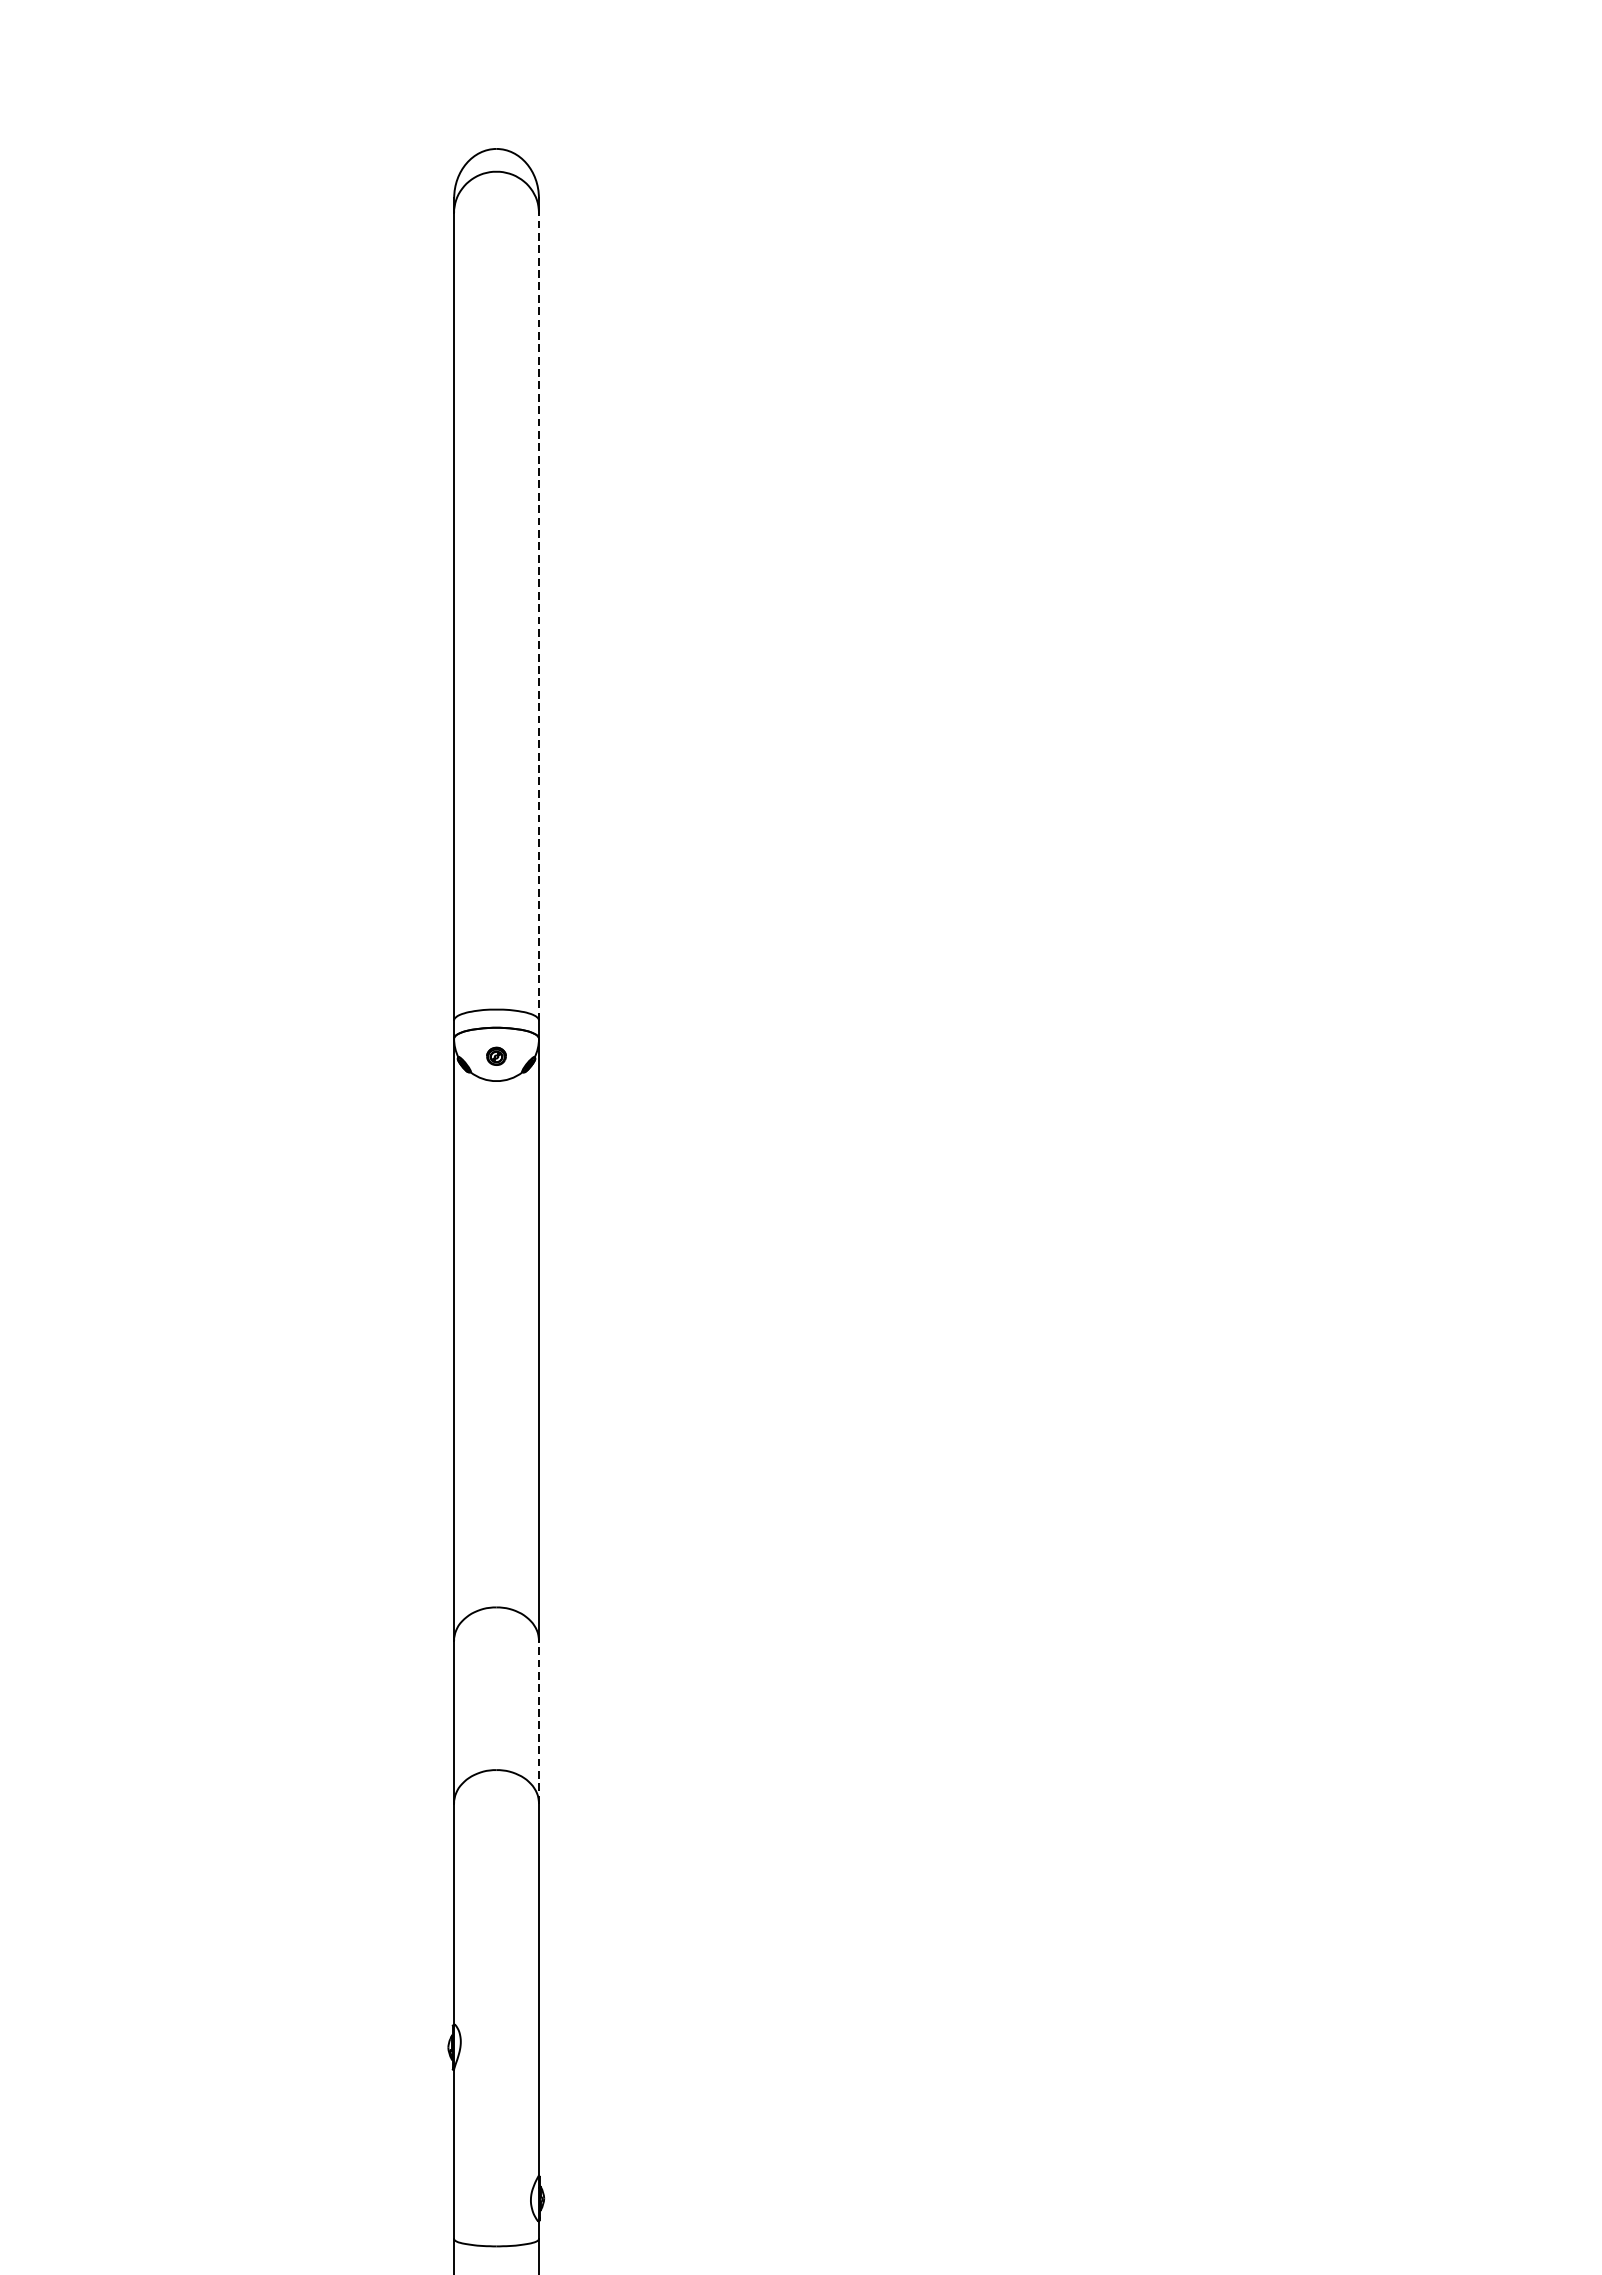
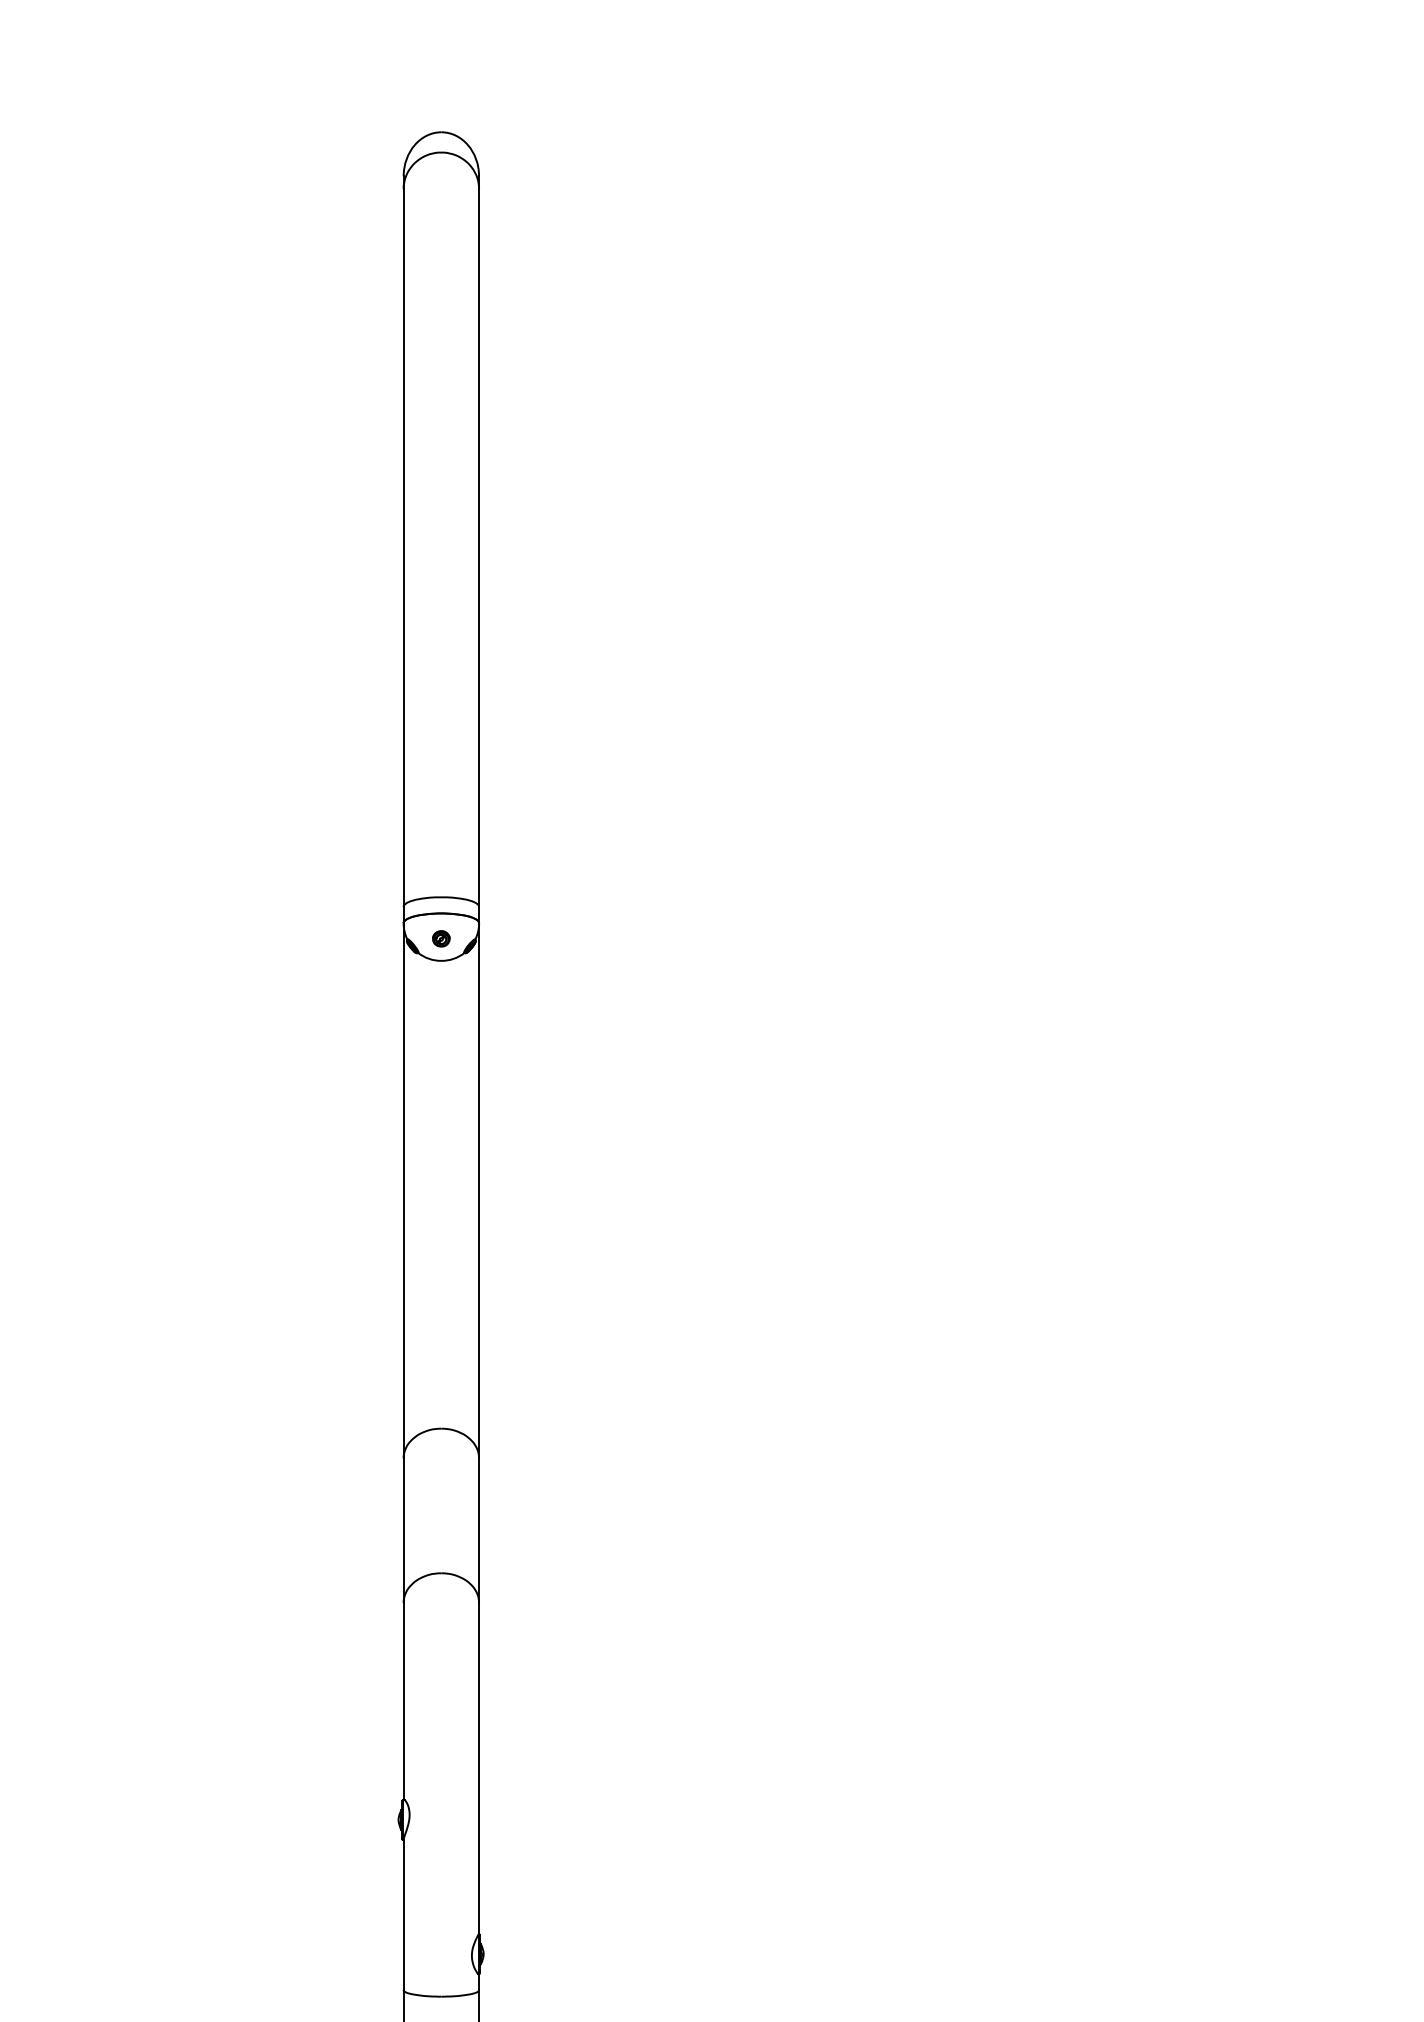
line: (539, 617) -> (479, 548), dashed -> solid
line: (539, 1721) -> (479, 1530), dashed -> solid

